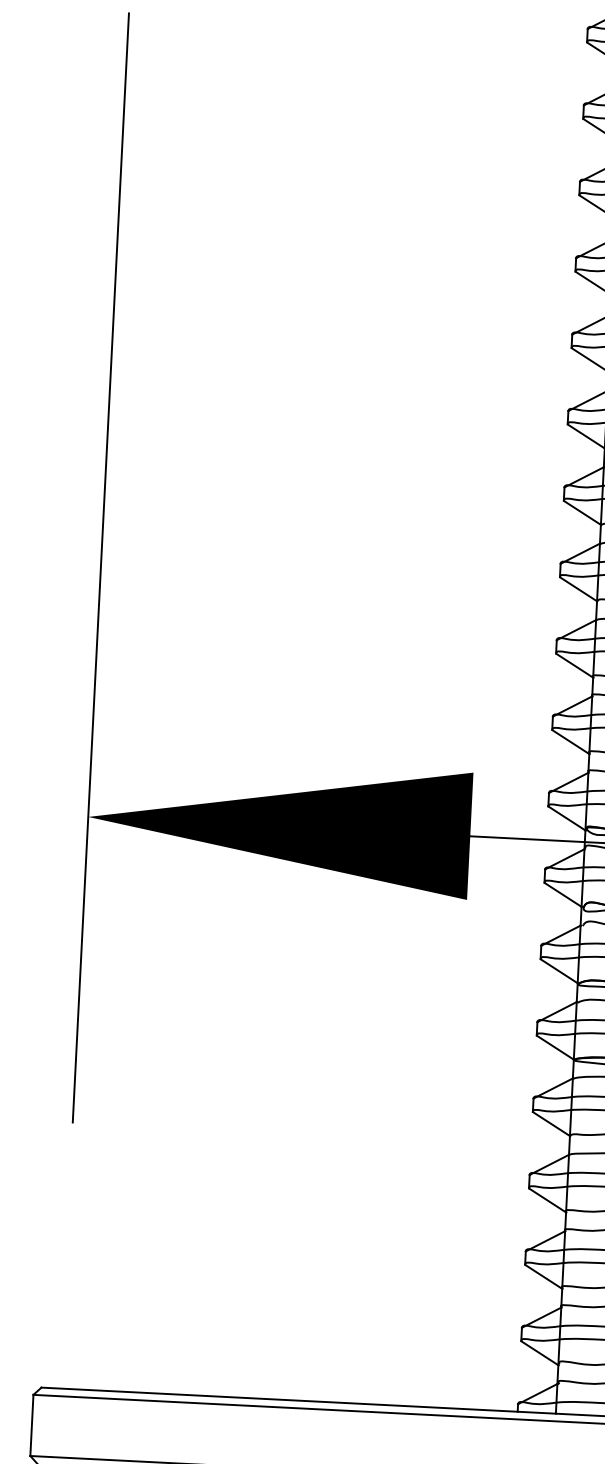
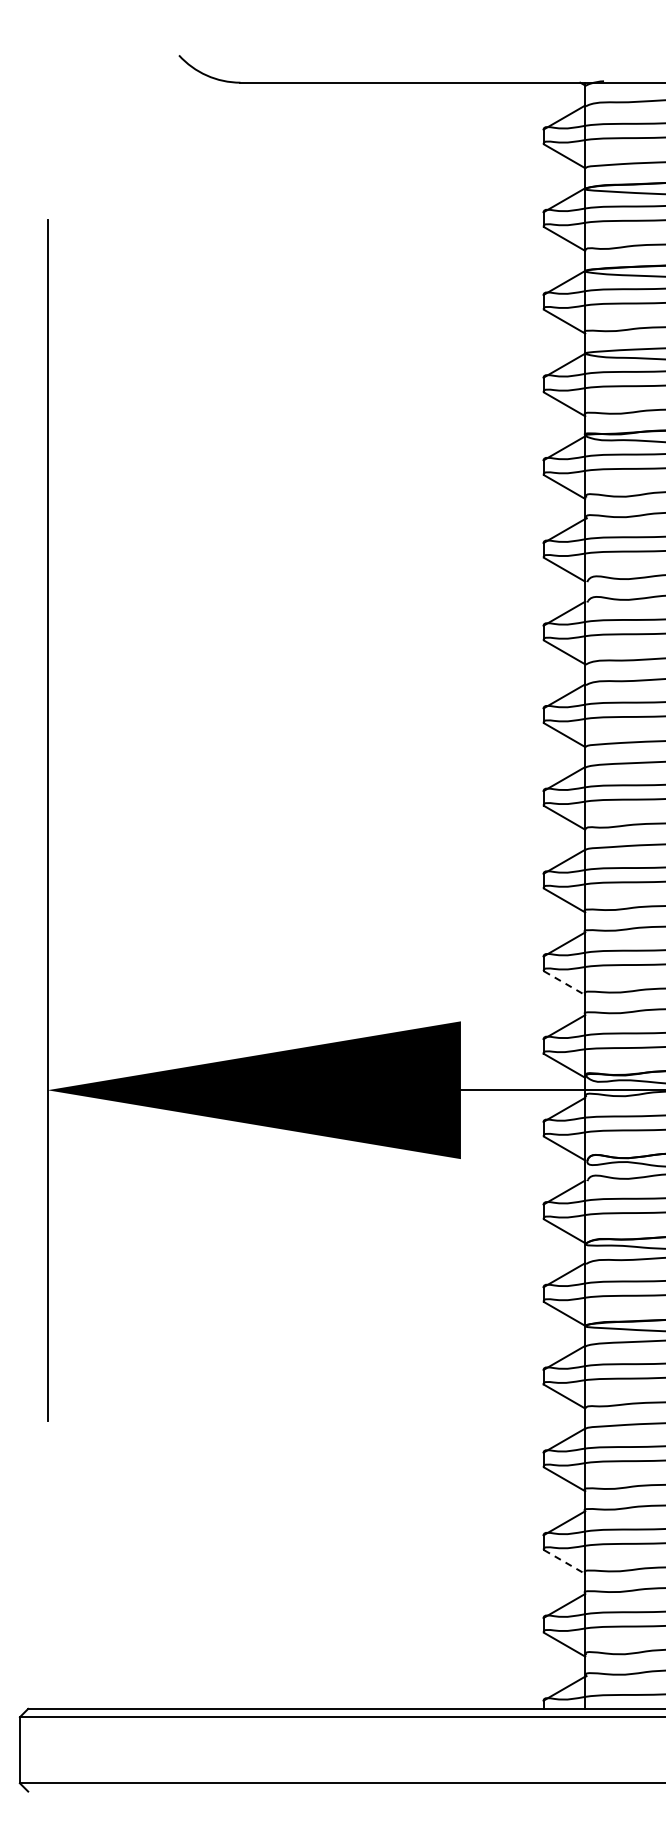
line: (570, 742) -> (564, 983), solid -> dashed
line: (543, 1277) -> (564, 1562), solid -> dashed

